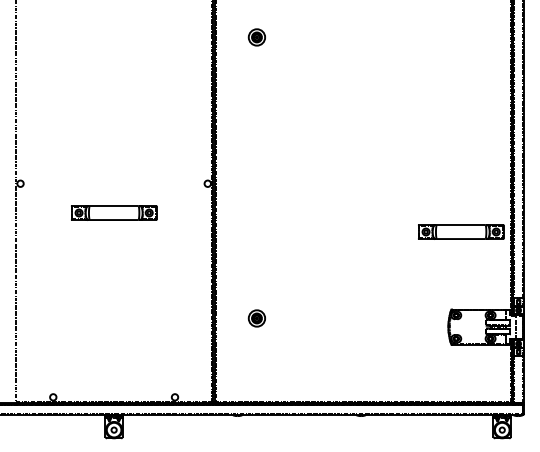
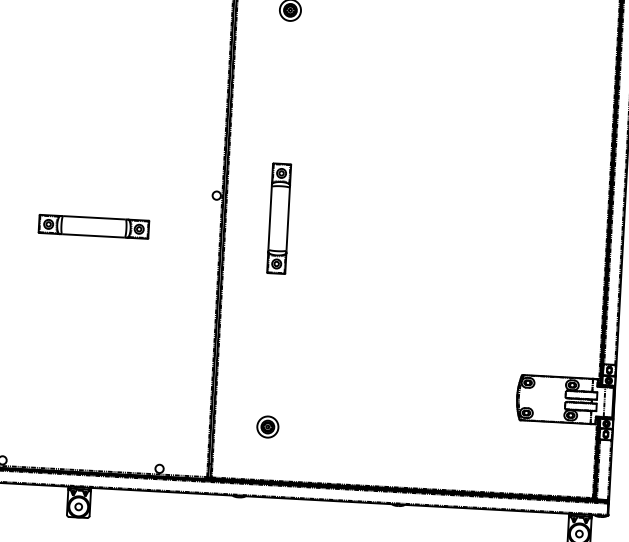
part: (256, 198) -> (278, 218), added
part: (461, 231) -> (540, 274), removed
part: (256, 318) -> (267, 427), moved

